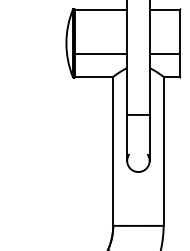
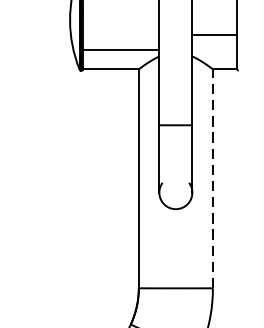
line: (101, 53) -> (121, 49), moved
line: (163, 151) -> (212, 179), solid -> dashed

